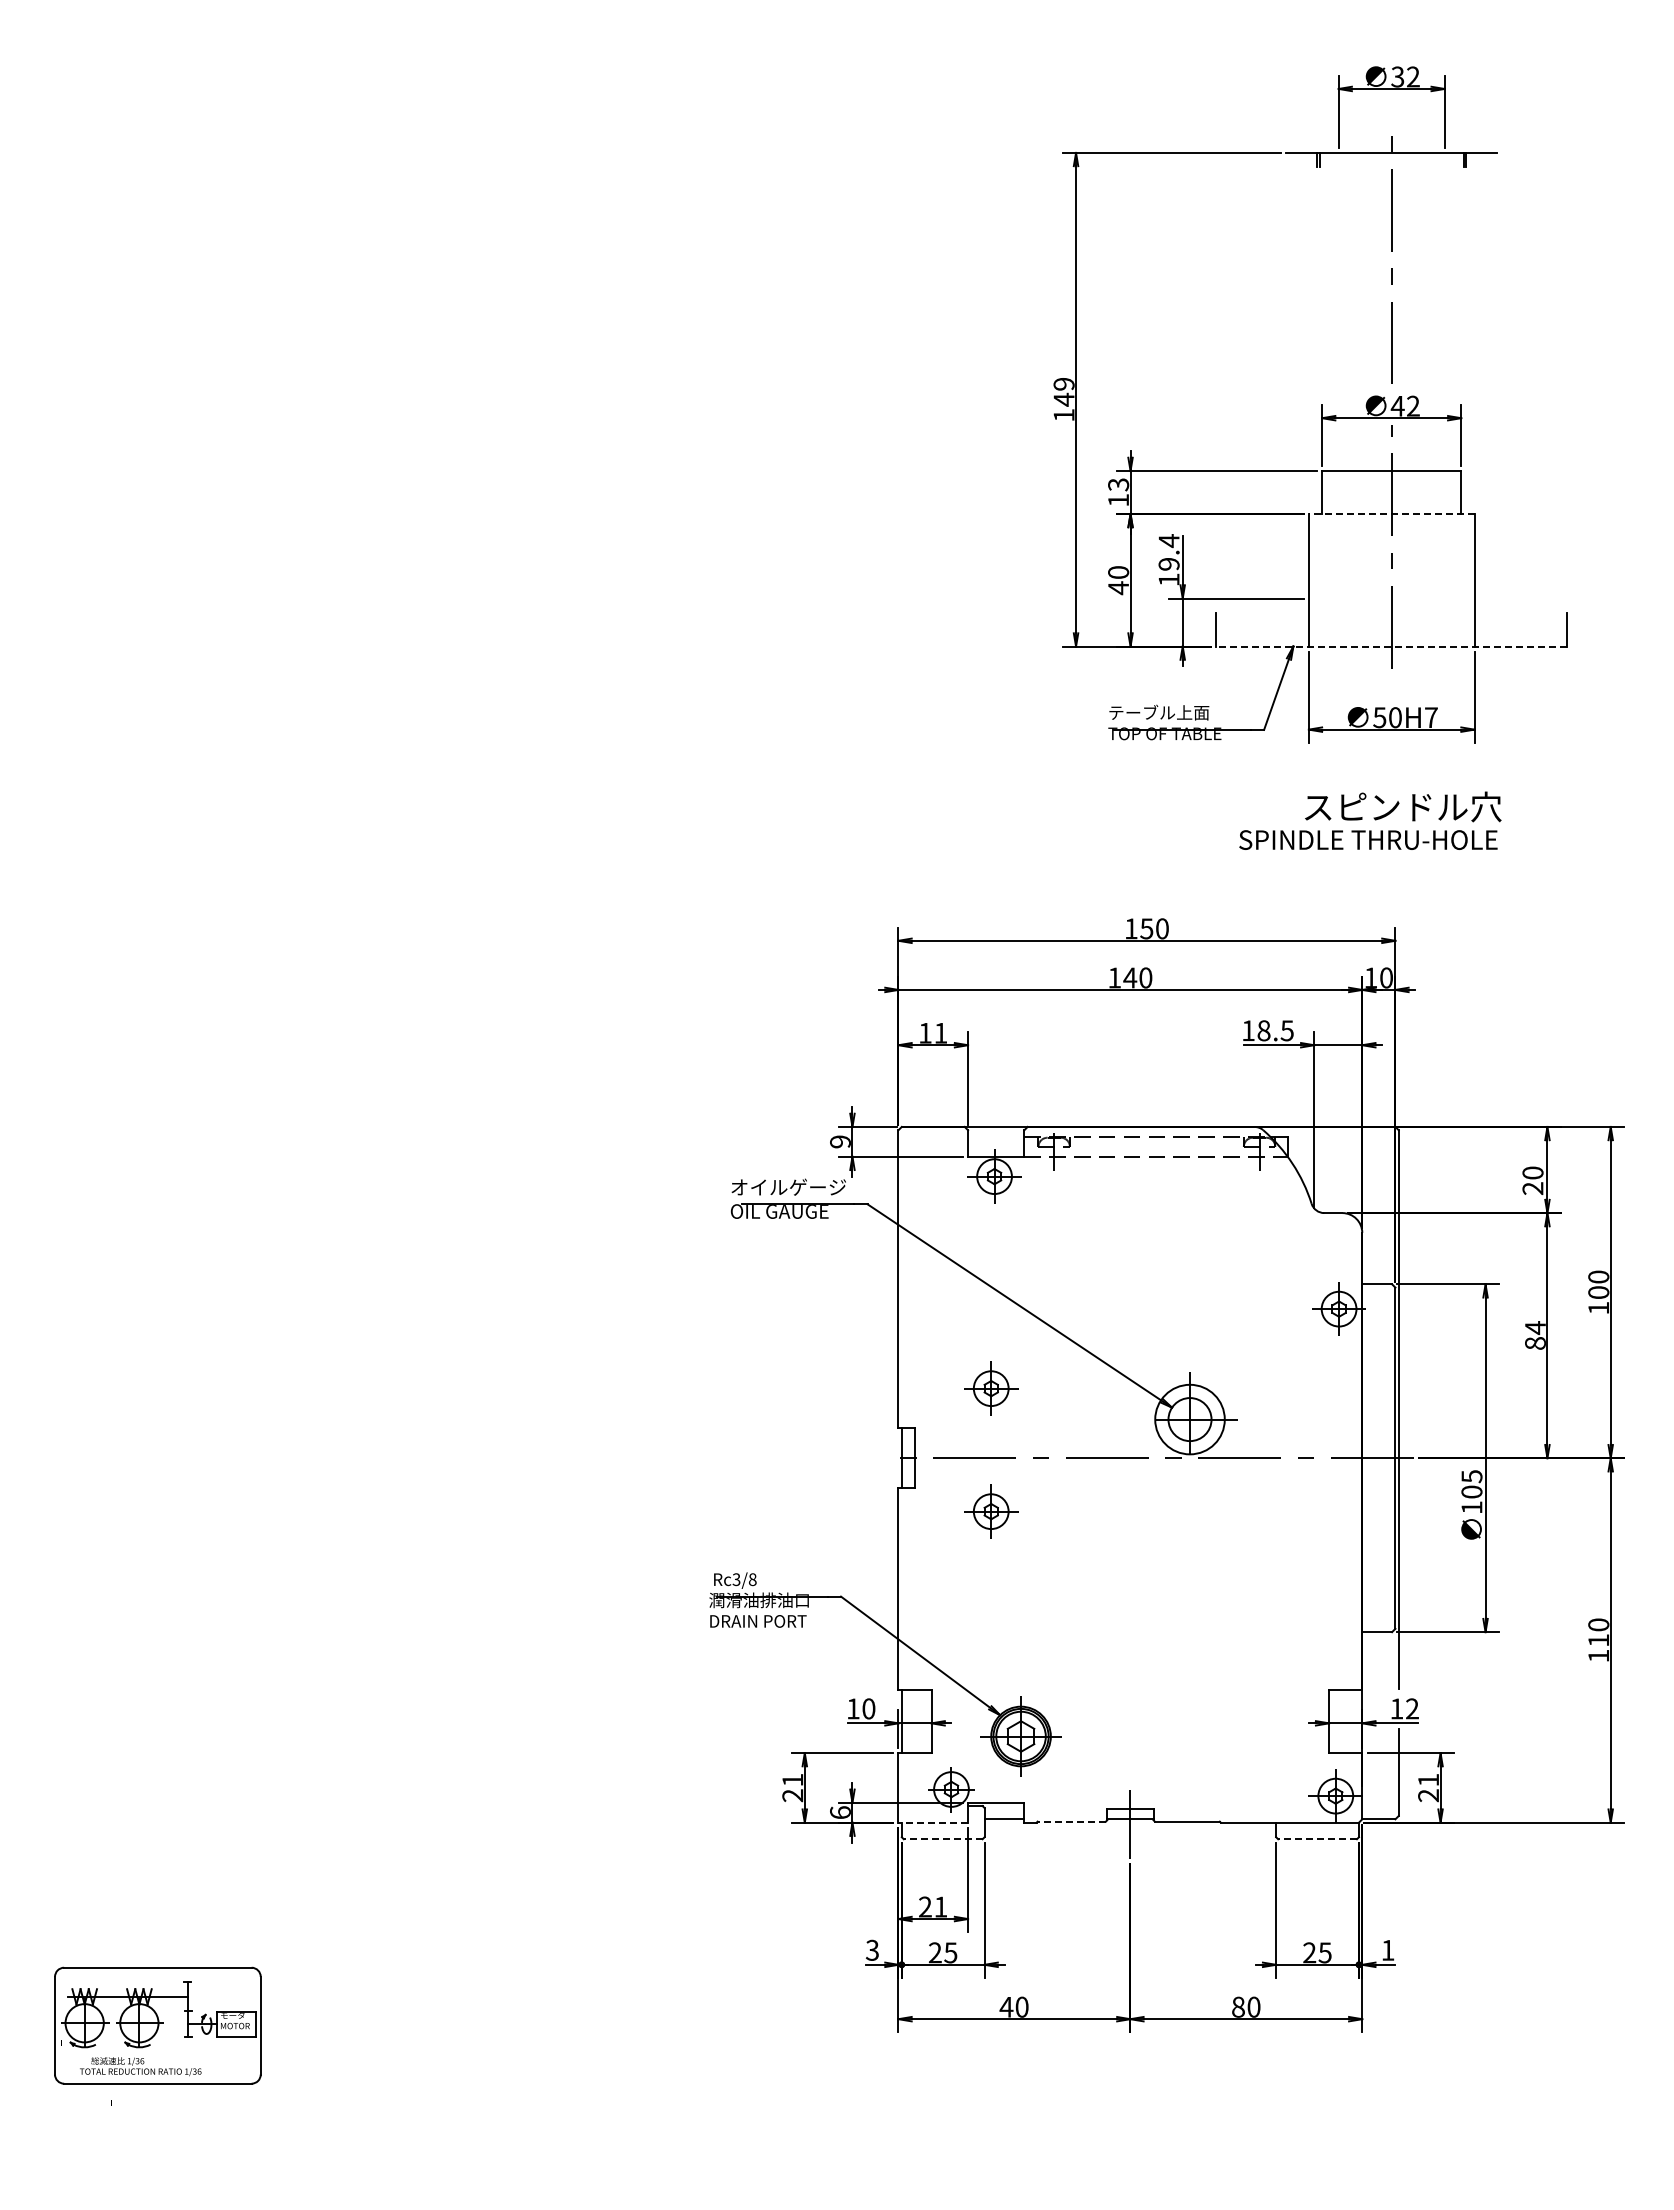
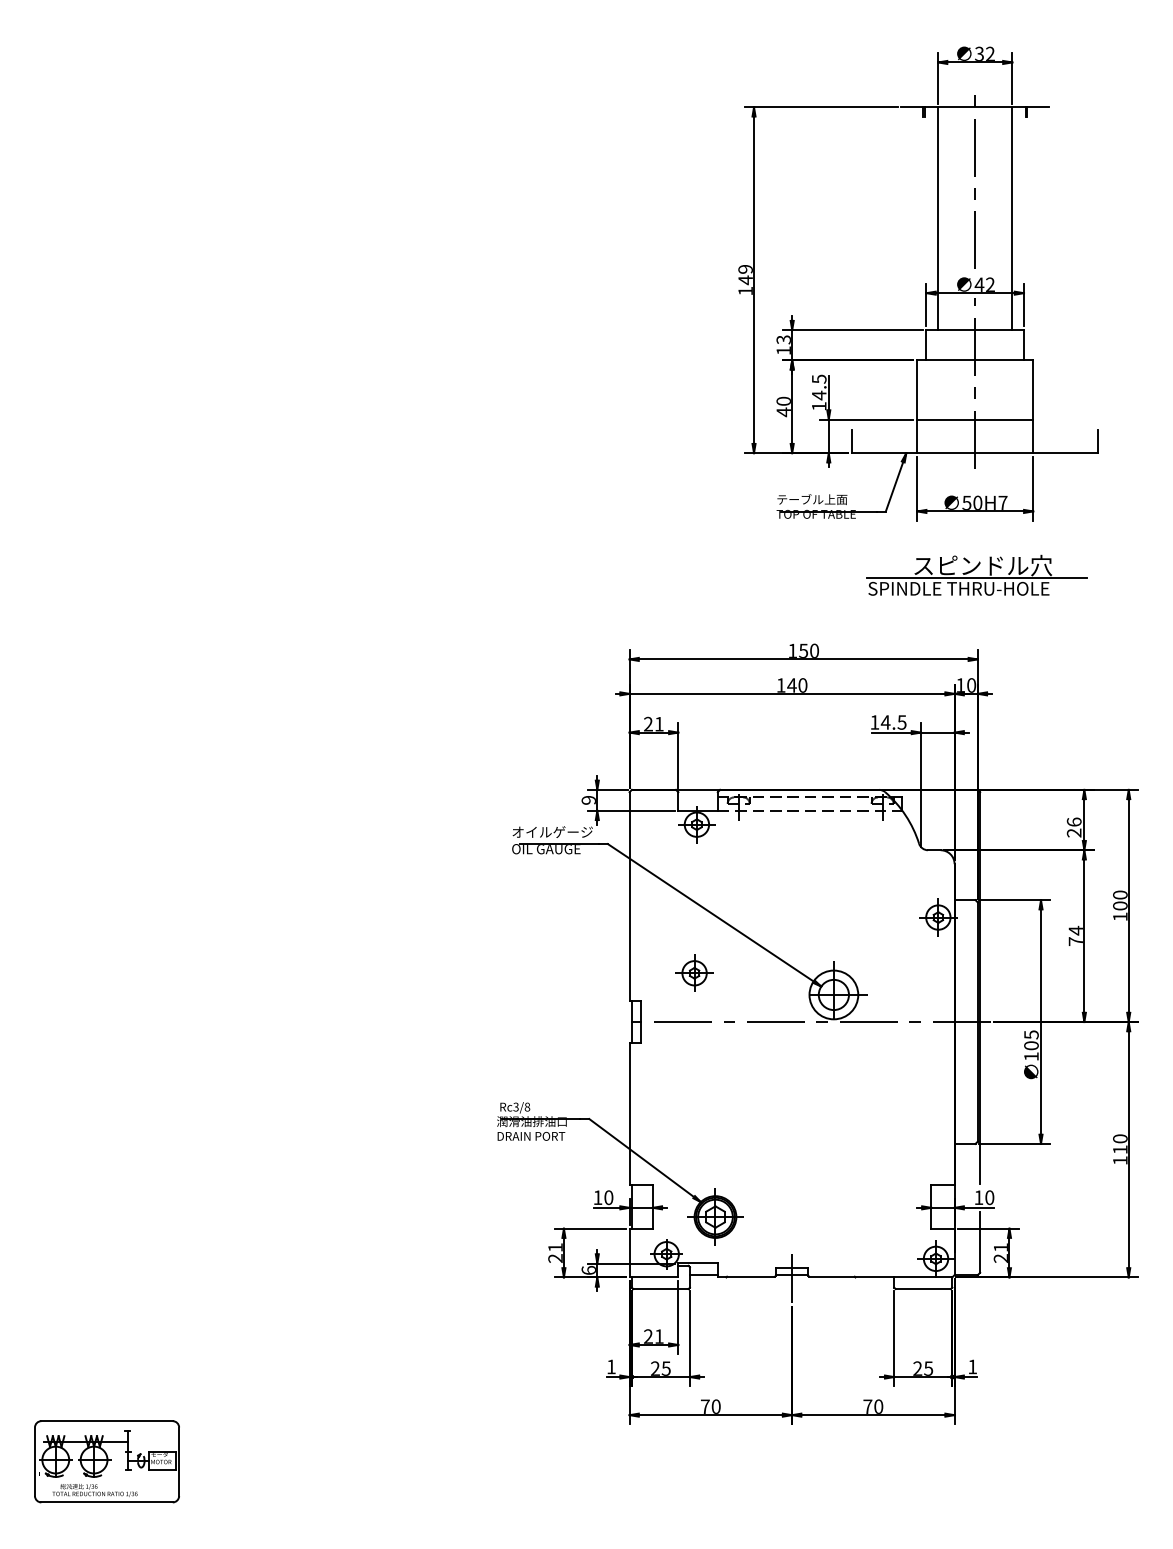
line: (1338, 311) -> (937, 218), added
line: (1444, 311) -> (1012, 218), added
line: (1391, 514) -> (975, 360), dashed -> solid
text: (1168, 552) -> (818, 387), 19.4 -> 14.5
line: (1391, 598) -> (975, 419), added
line: (1391, 646) -> (975, 453), dashed -> solid
line: (1393, 824) -> (976, 577), added
text: (1263, 1030) -> (885, 722), 18.5 -> 14.5
text: (925, 1032) -> (648, 723), 11 -> 21
text: (1532, 1172) -> (1073, 821), 20 -> 26
text: (1535, 1343) -> (1076, 941), 84 -> 74
part: (991, 1511) -> (694, 1059), removed
text: (1412, 1708) -> (989, 1197), 12 -> 10
line: (1071, 1821) -> (750, 1276), dashed -> solid
line: (933, 1822) -> (654, 1277), dashed -> solid
line: (942, 1839) -> (660, 1289), dashed -> solid
line: (1317, 1839) -> (923, 1289), dashed -> solid
text: (871, 1949) -> (610, 1366), 3 -> 1
text: (1238, 2006) -> (867, 1406), 80 -> 70
text: (1006, 2007) -> (705, 1406), 40 -> 70
part: (157, 2025) -> (106, 1461), moved

